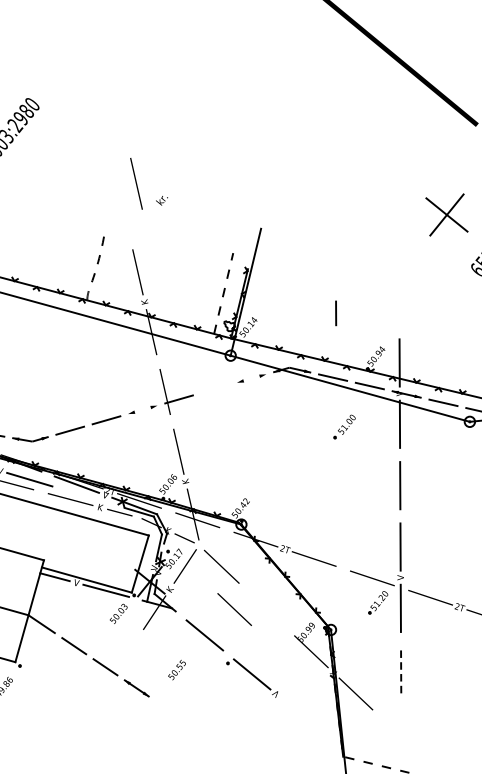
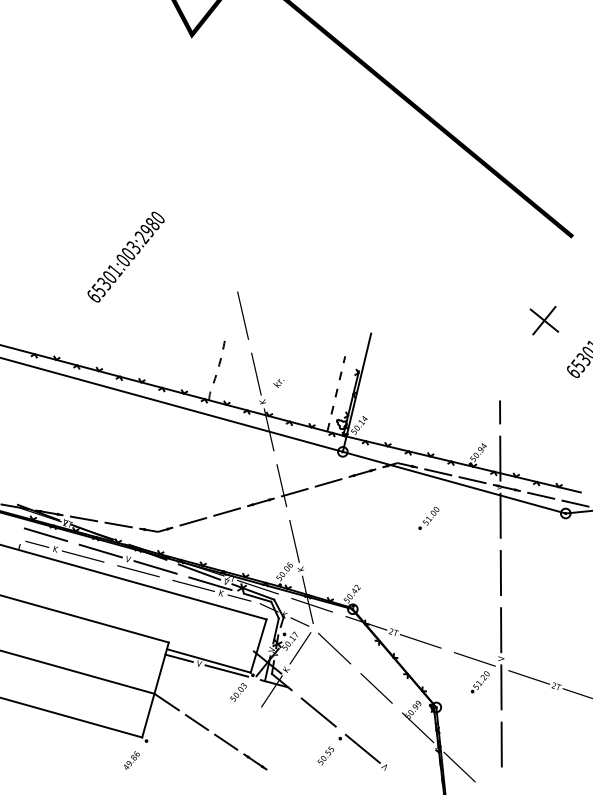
line: (135, 183) -> (242, 315), moved
text: (161, 200) -> (278, 383), moved
part: (447, 214) -> (544, 320), size x0.71
line: (336, 313) -> (500, 412), moved
line: (251, 378) -> (362, 473), added
line: (215, 388) -> (328, 482), added
line: (142, 410) -> (260, 502), added
part: (344, 427) -> (428, 518), moved
line: (88, 496) -> (210, 583), added
line: (234, 609) -> (376, 688), moved
text: (176, 669) -> (325, 755), moved
line: (400, 669) -> (501, 744), dashed -> solid

